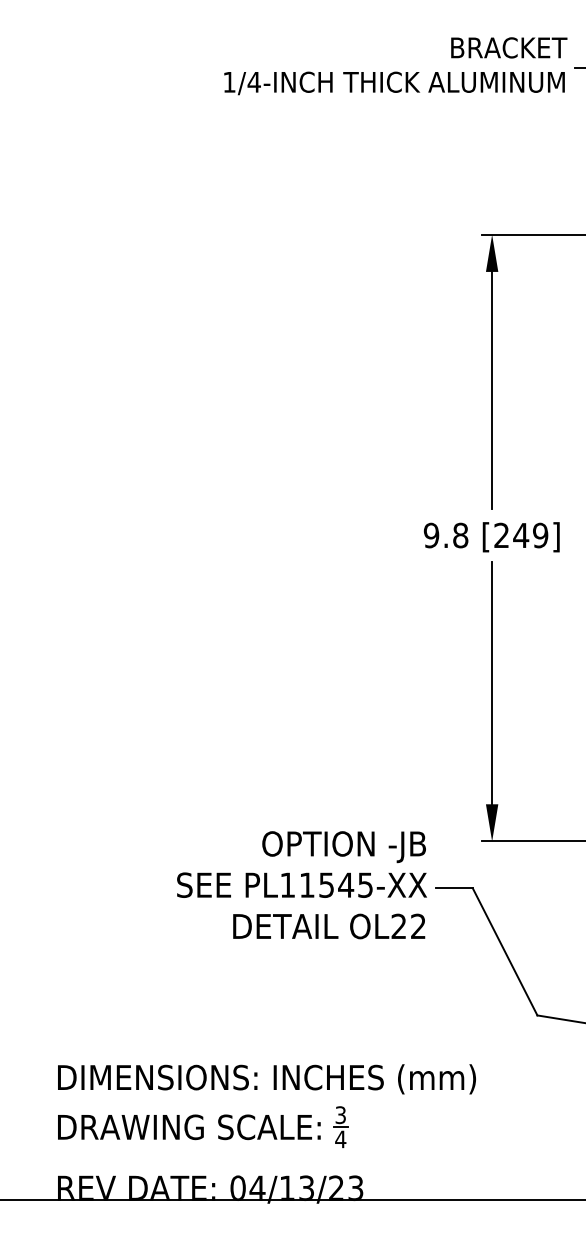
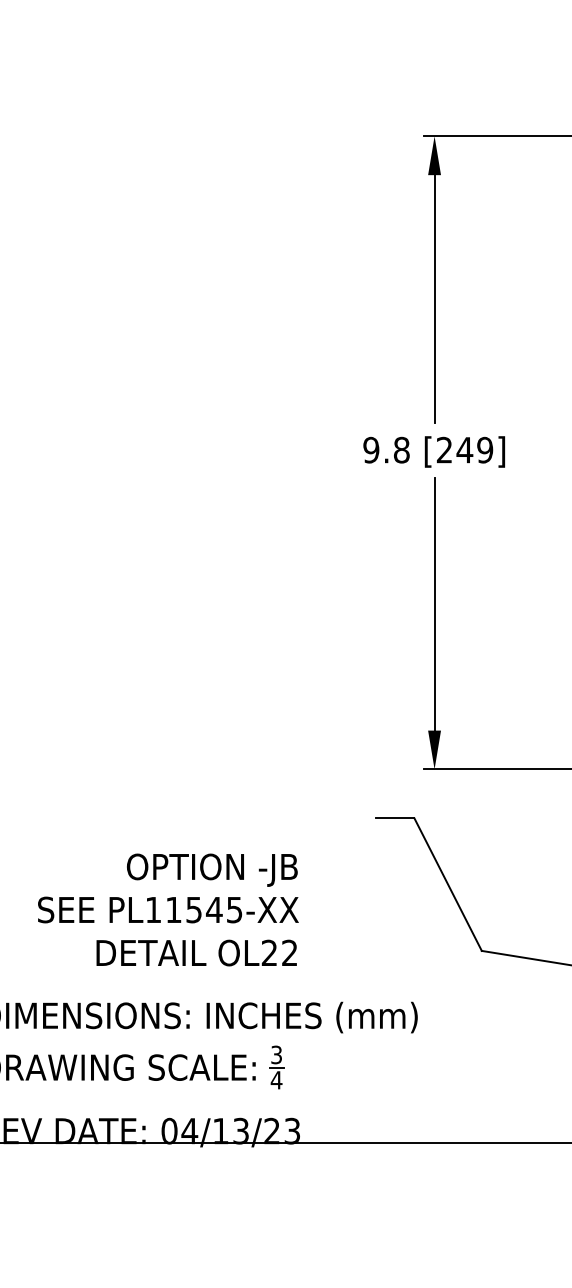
text: (301, 885) -> (167, 910), moved

